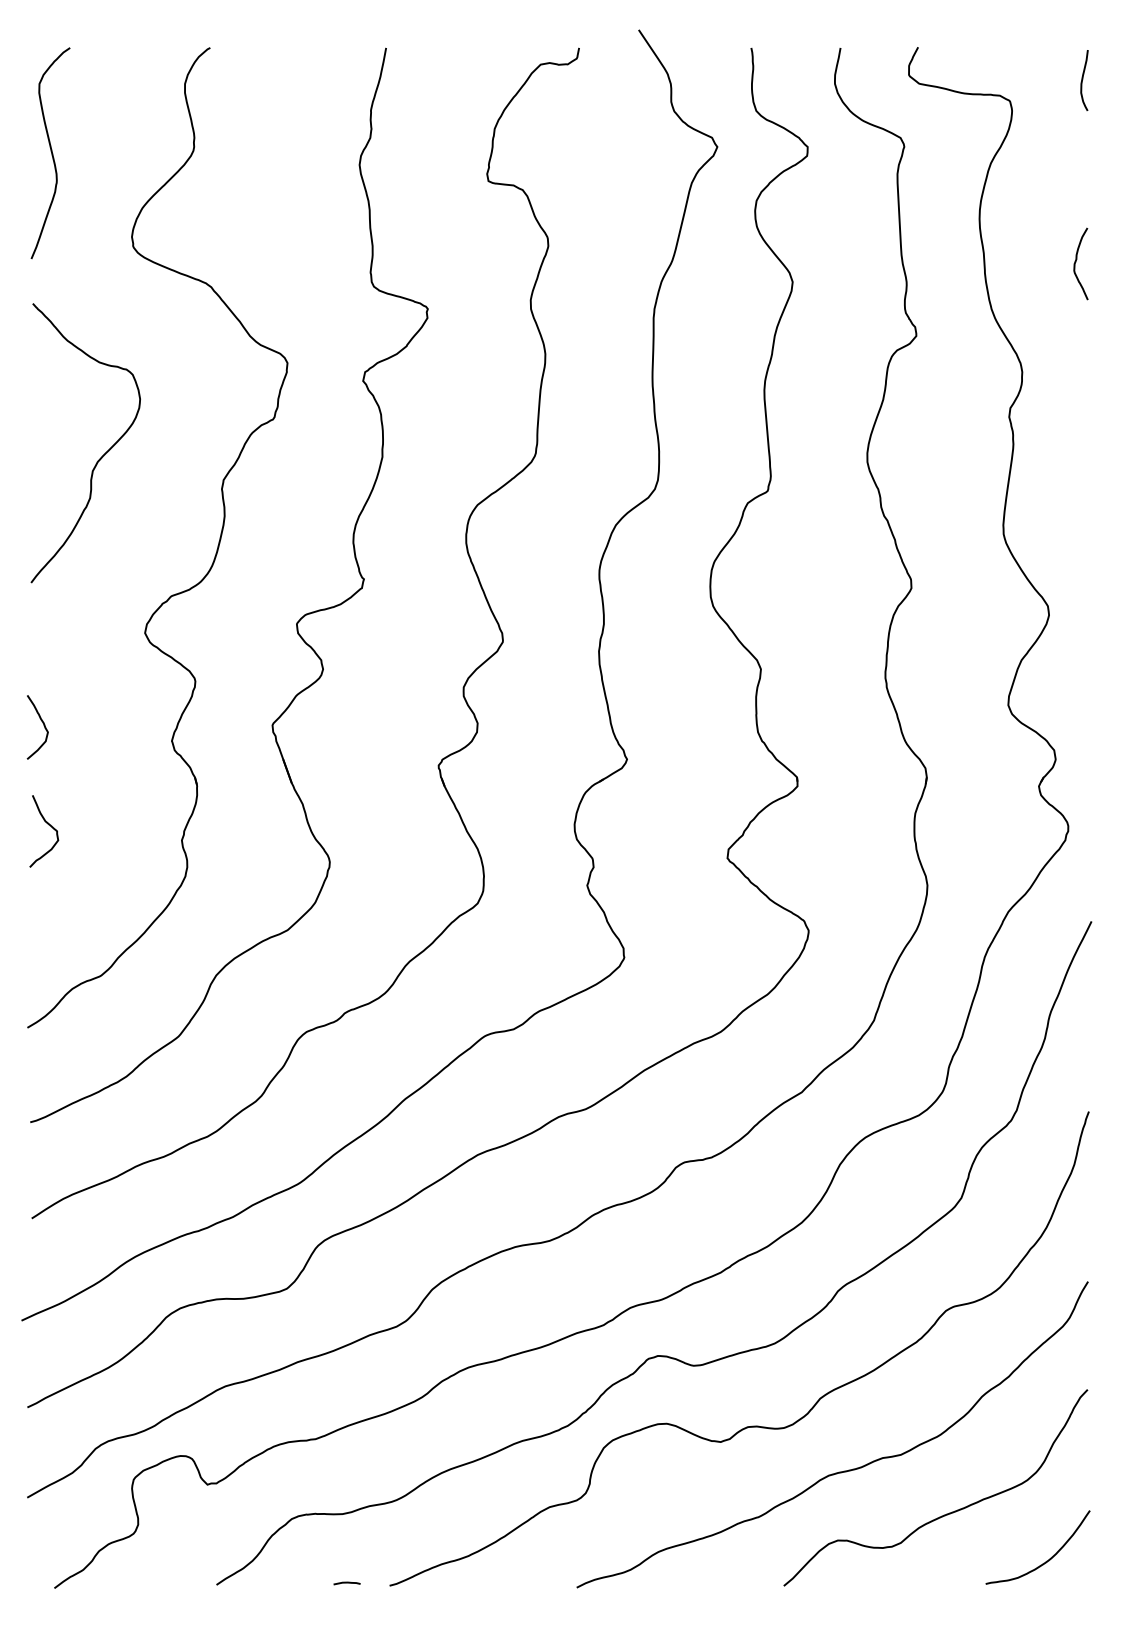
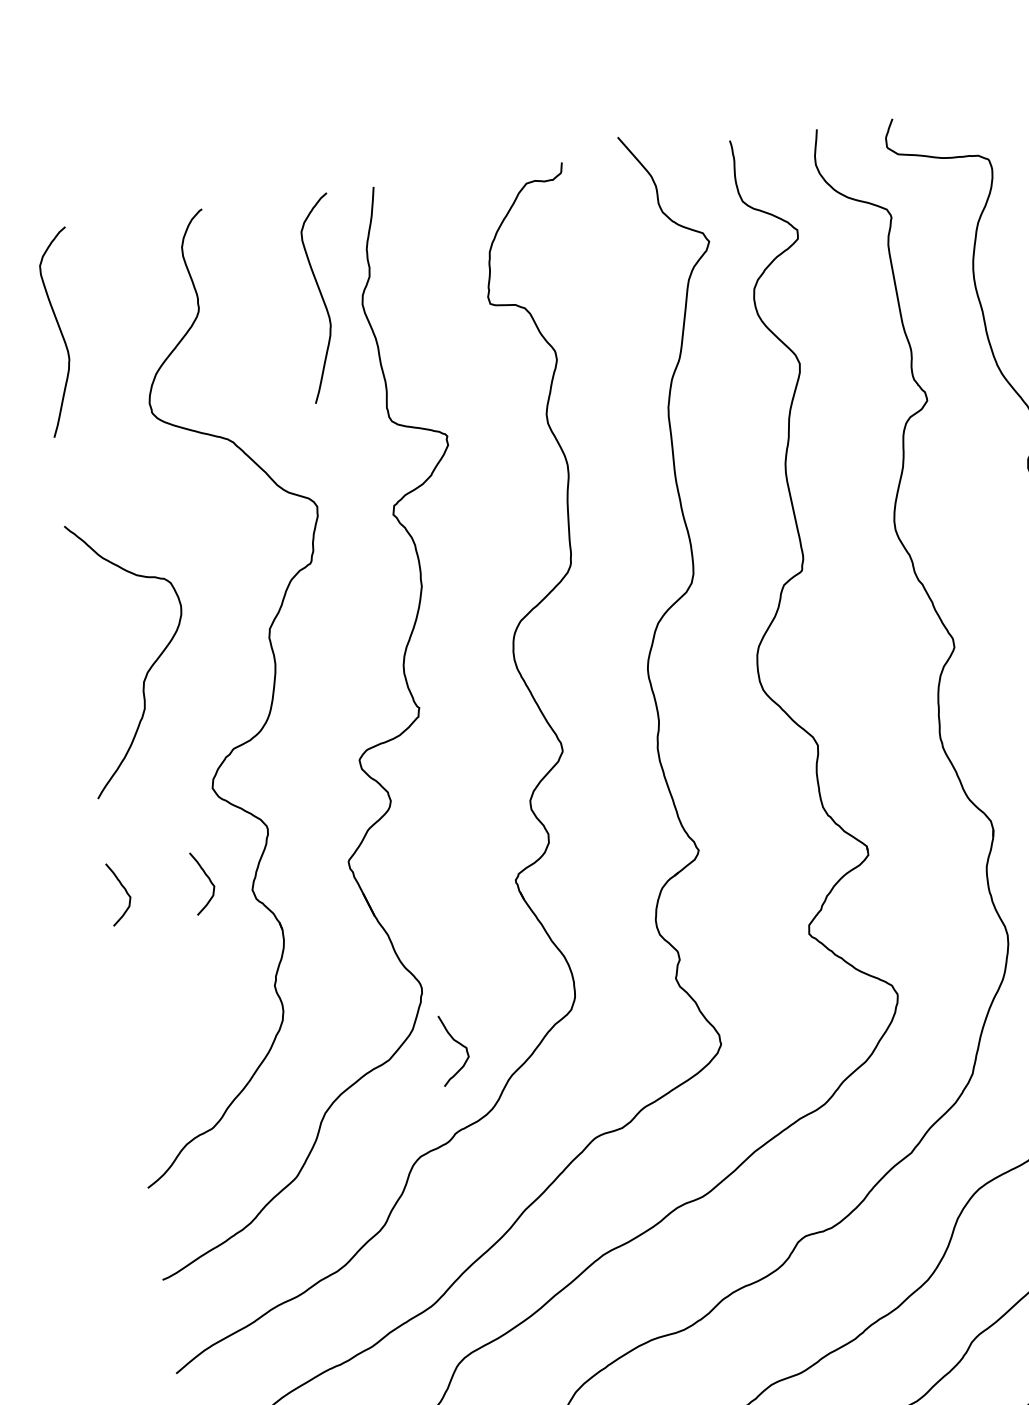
curve: (319, 153) -> (321, 298), added
curve: (100, 457) -> (149, 667), moved
curve: (129, 725) -> (209, 880), added
curve: (48, 825) -> (457, 1043), moved

